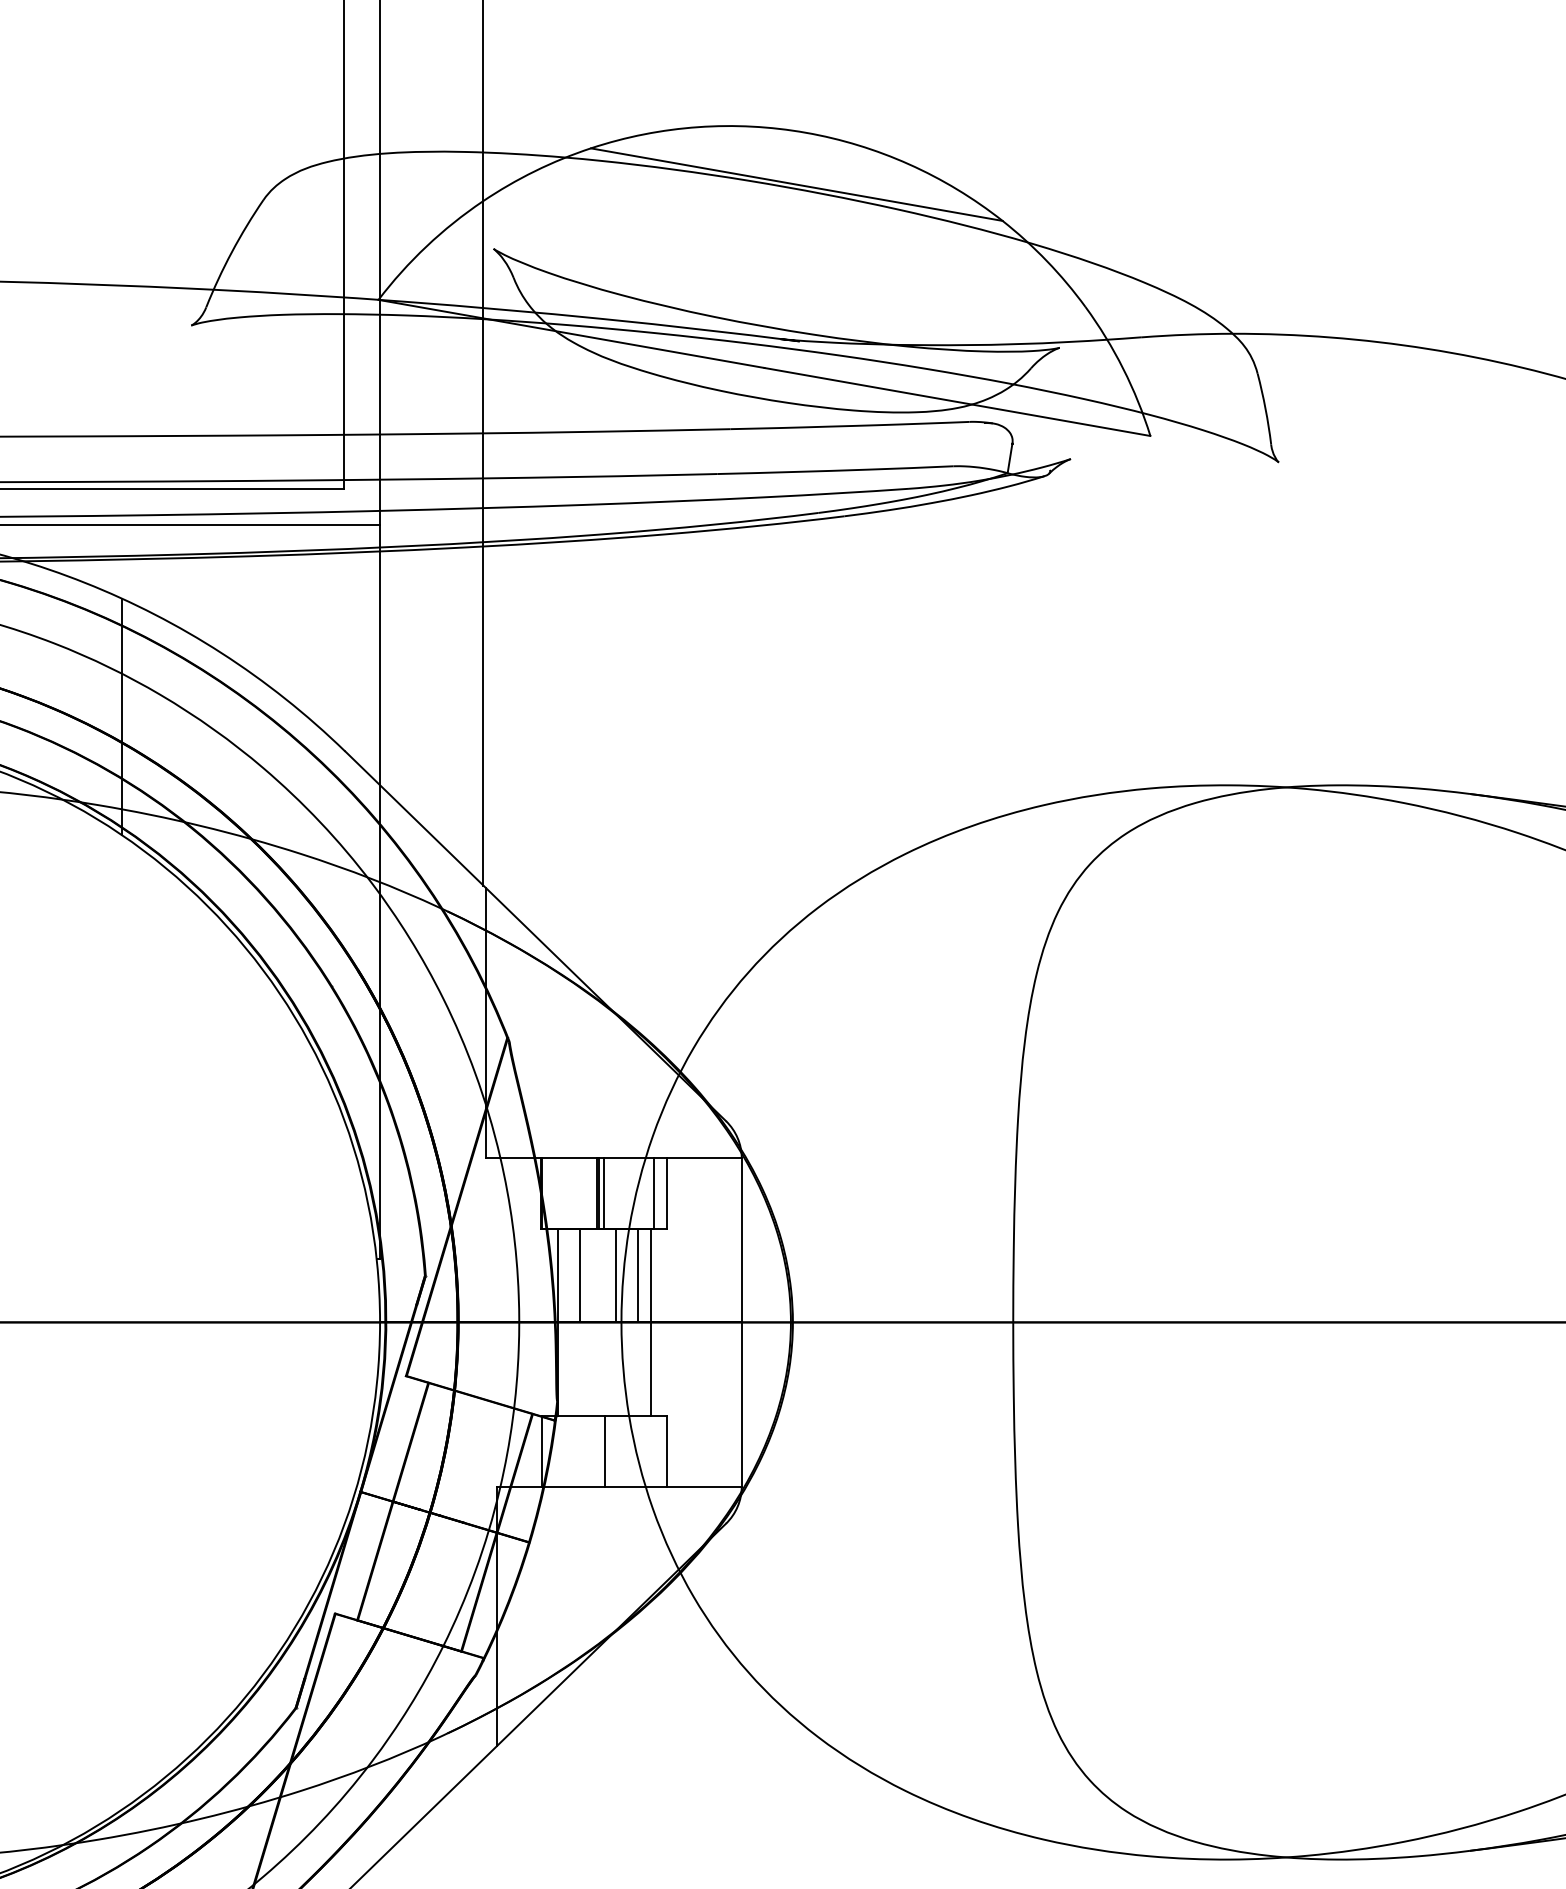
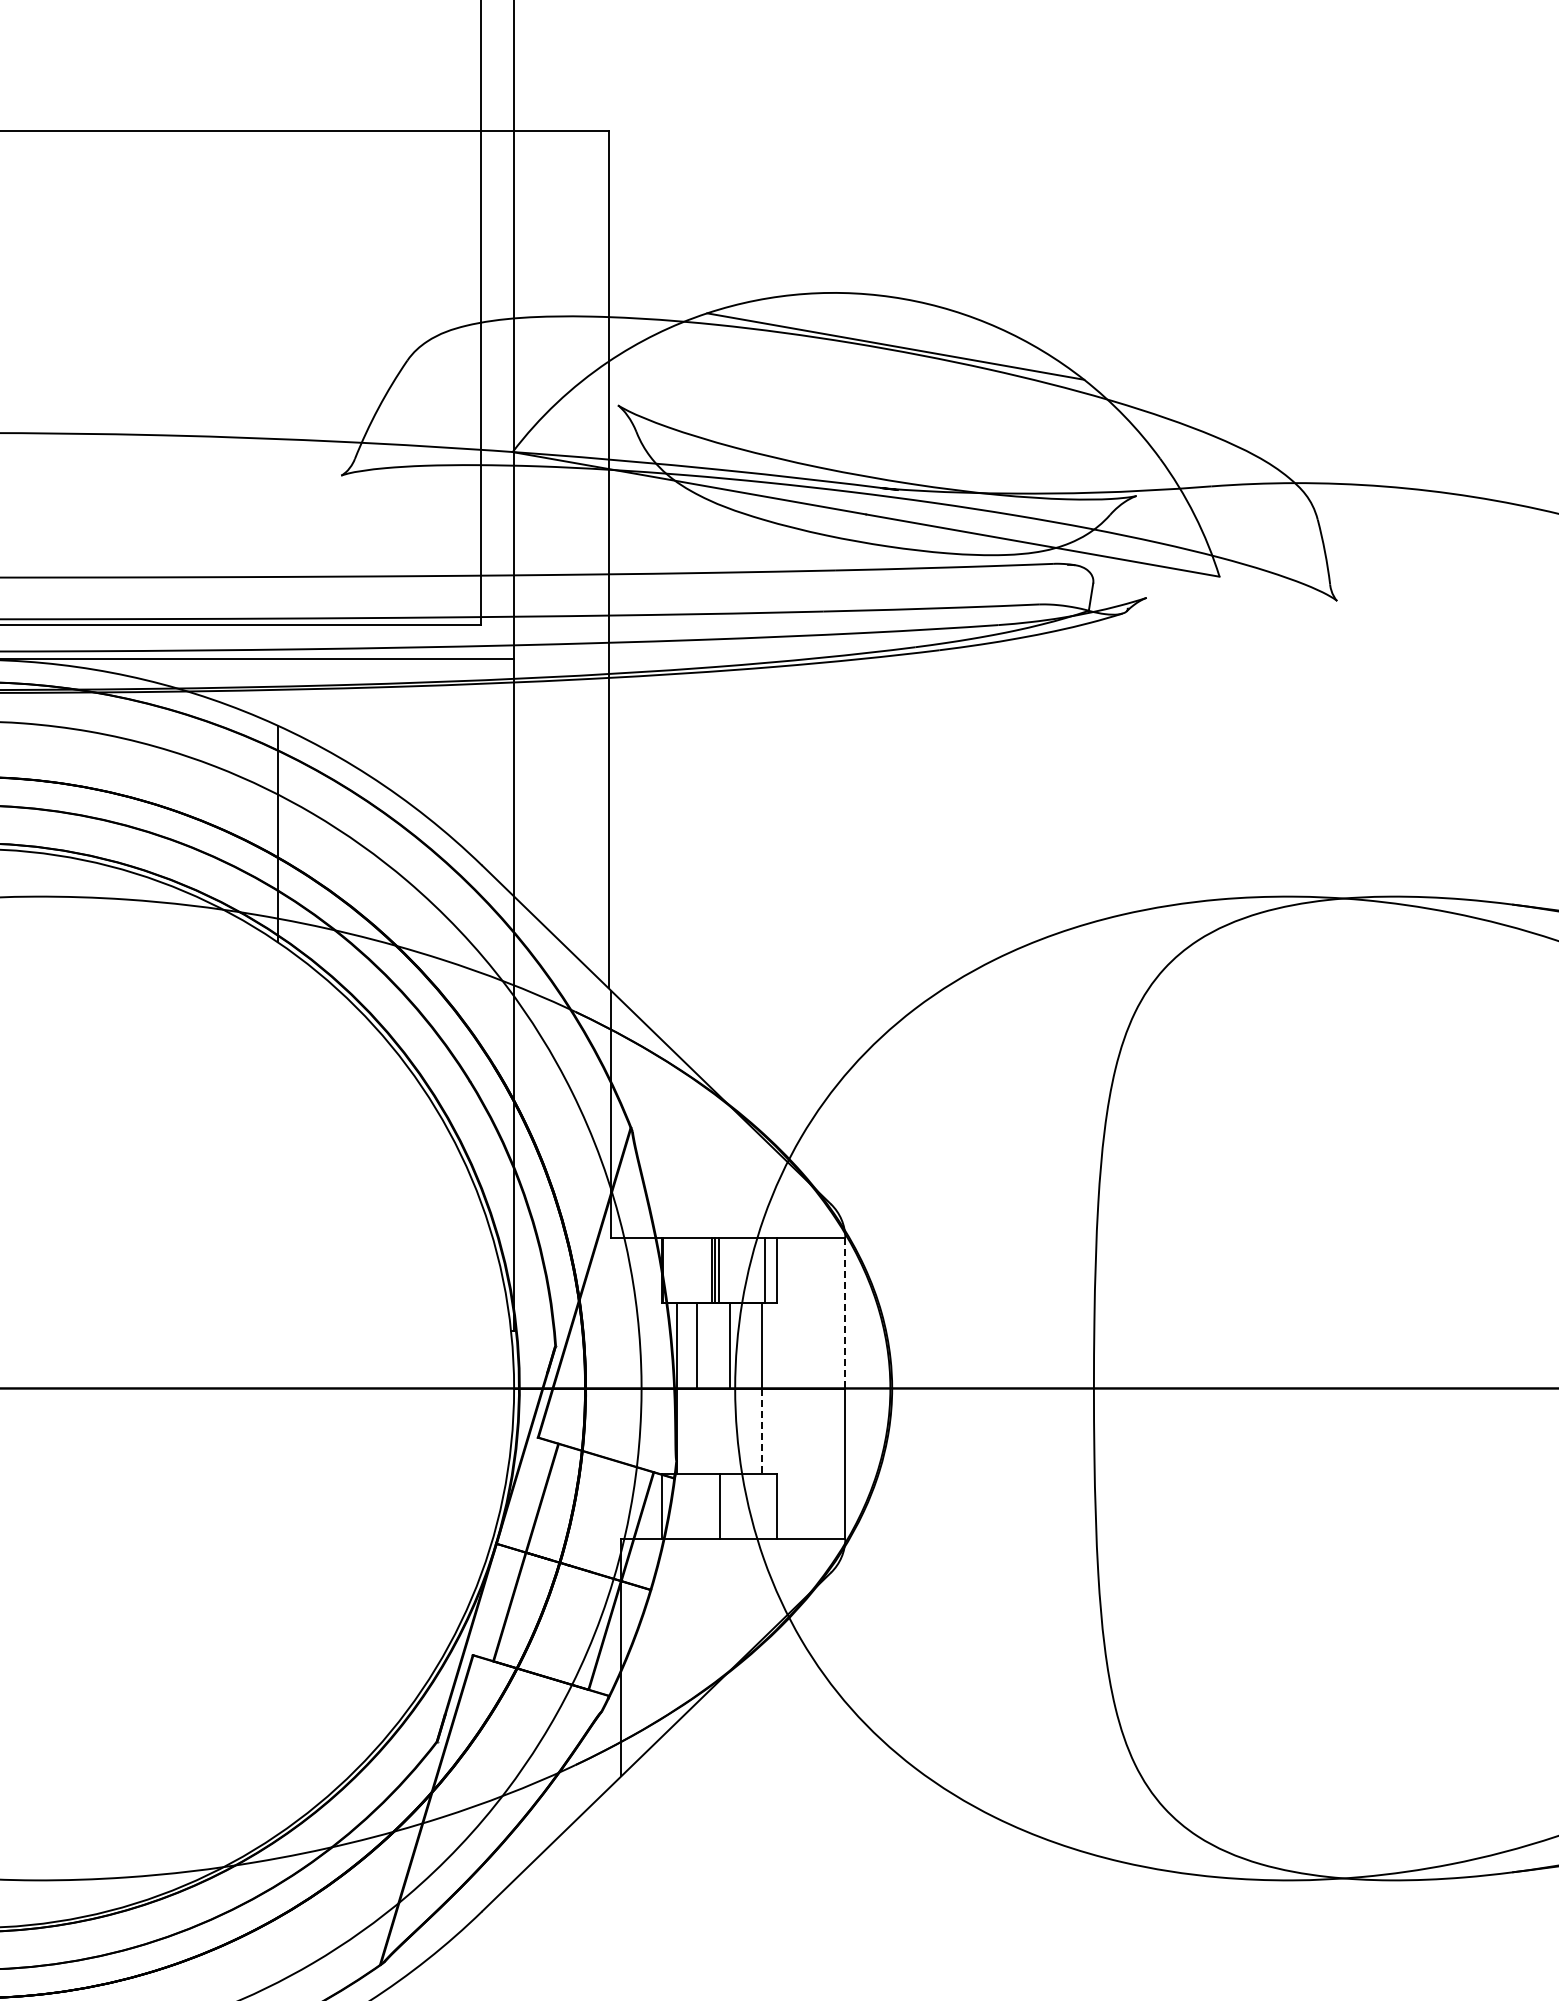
line: (741, 1239) -> (845, 1312), solid -> dashed
line: (638, 1275) -> (750, 1345), removed
line: (651, 1369) -> (762, 1431), solid -> dashed

